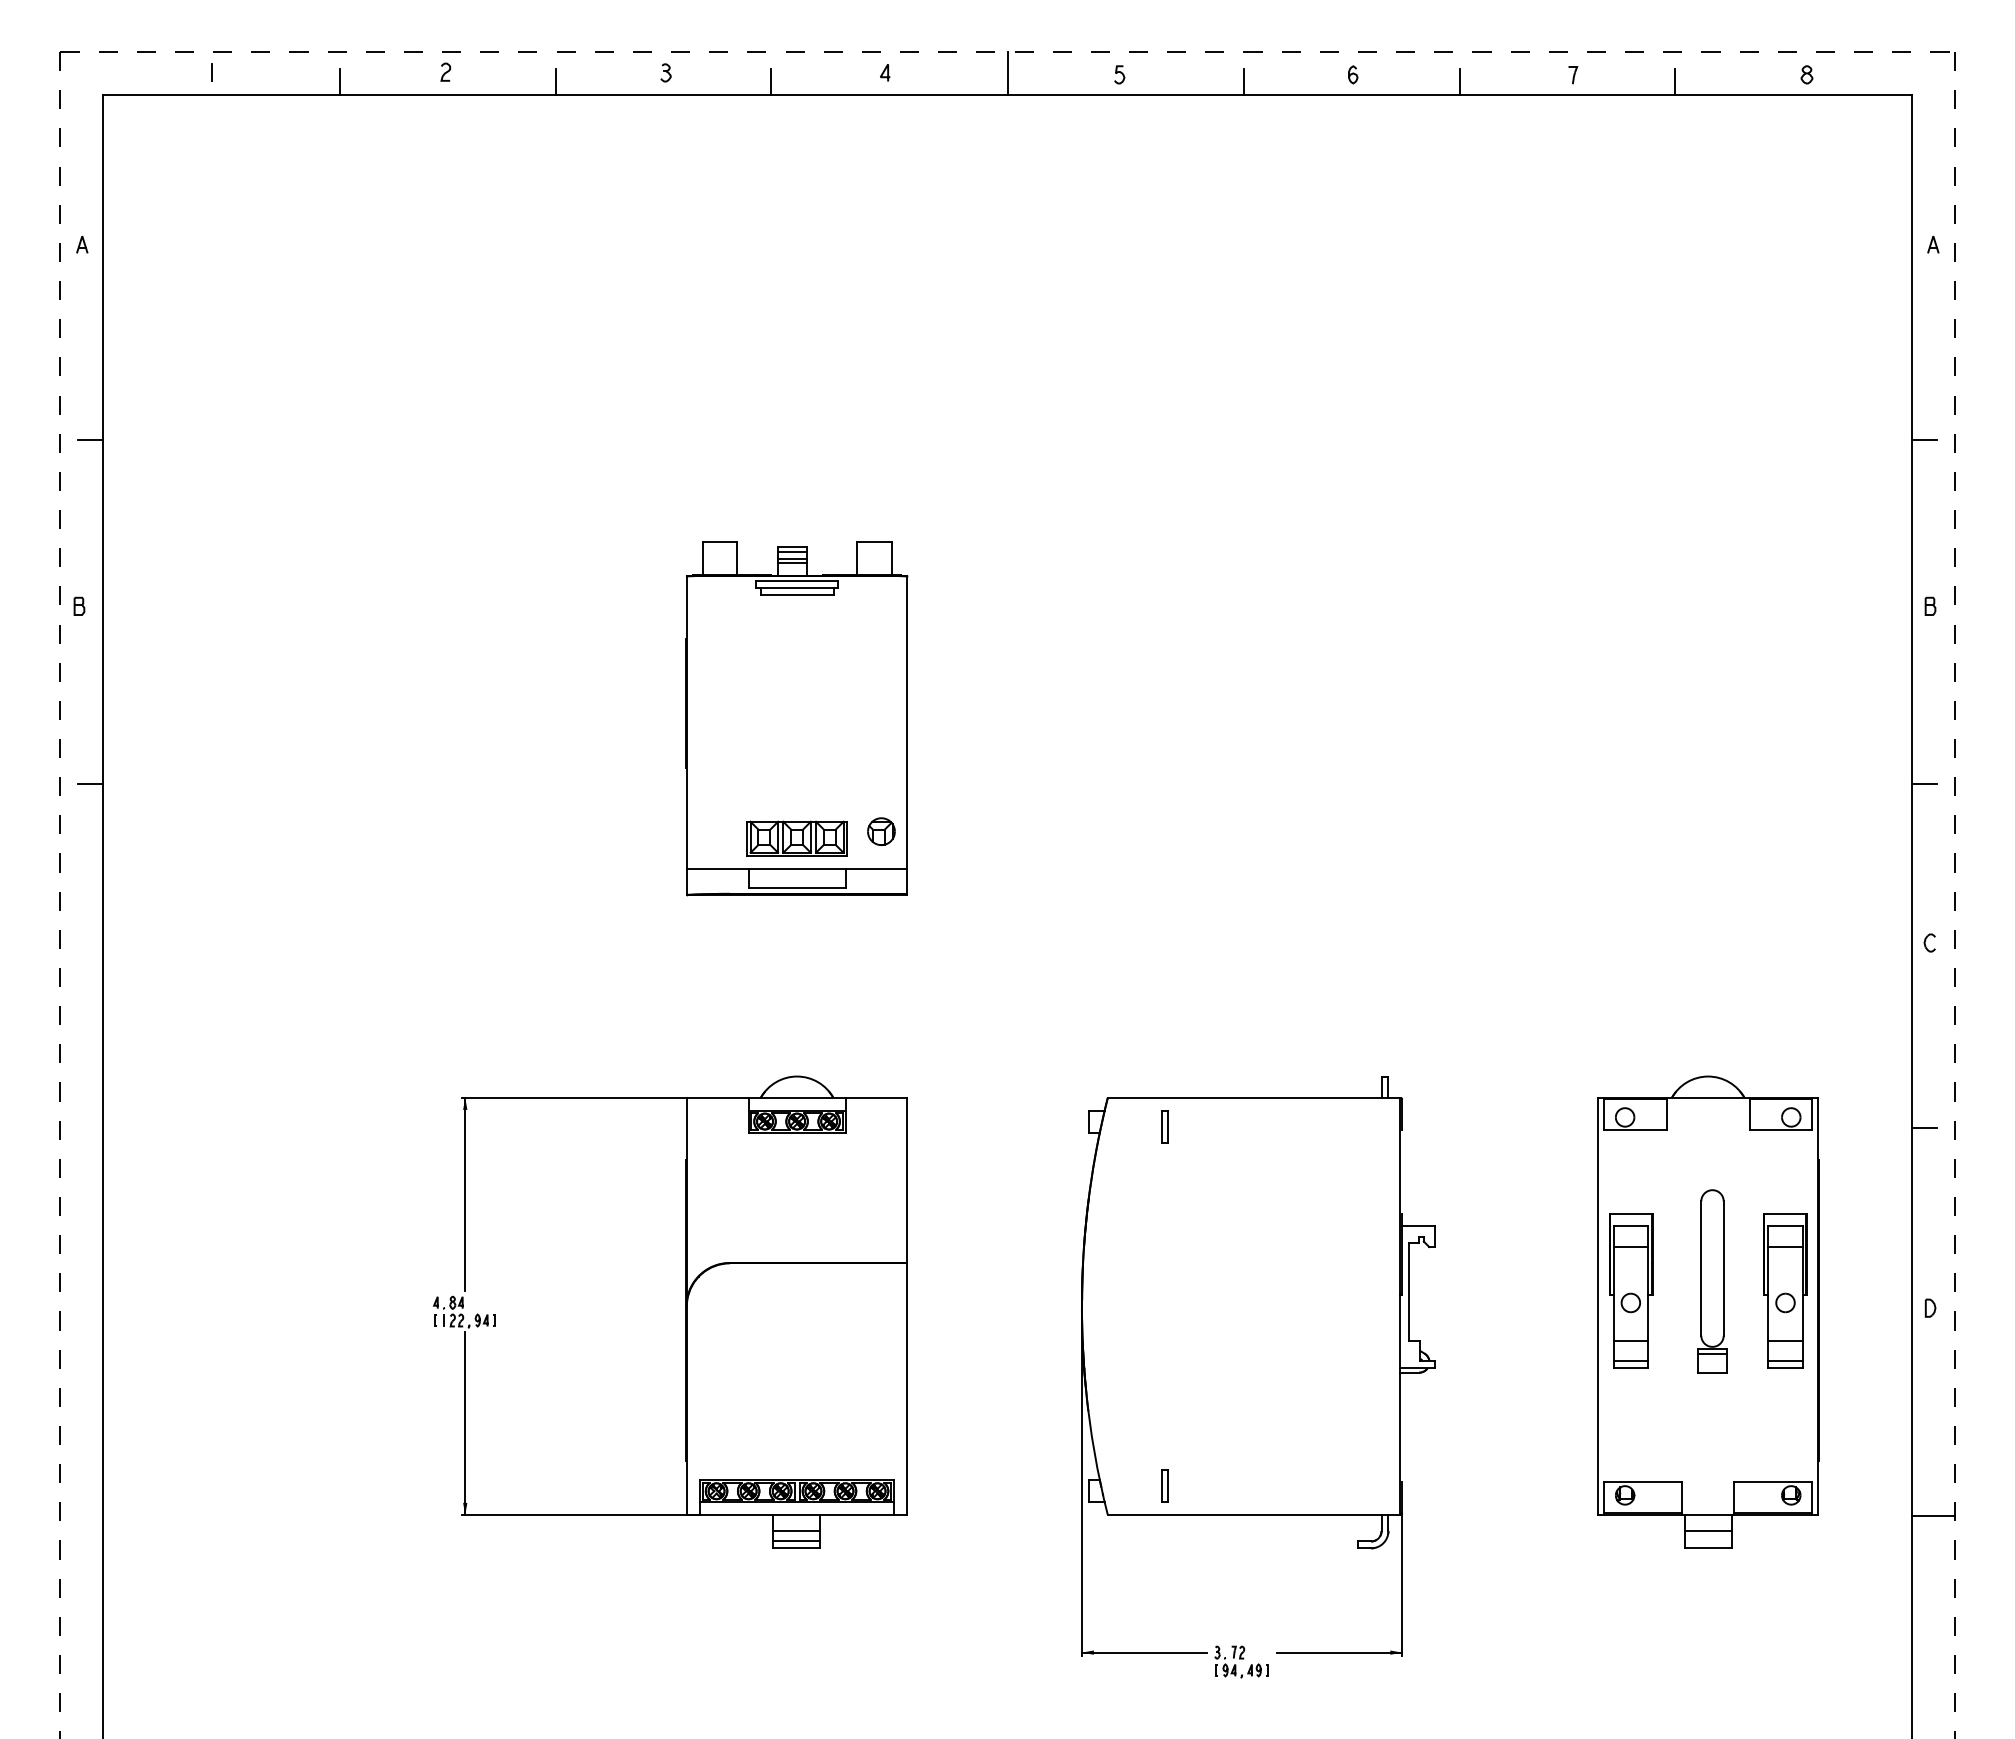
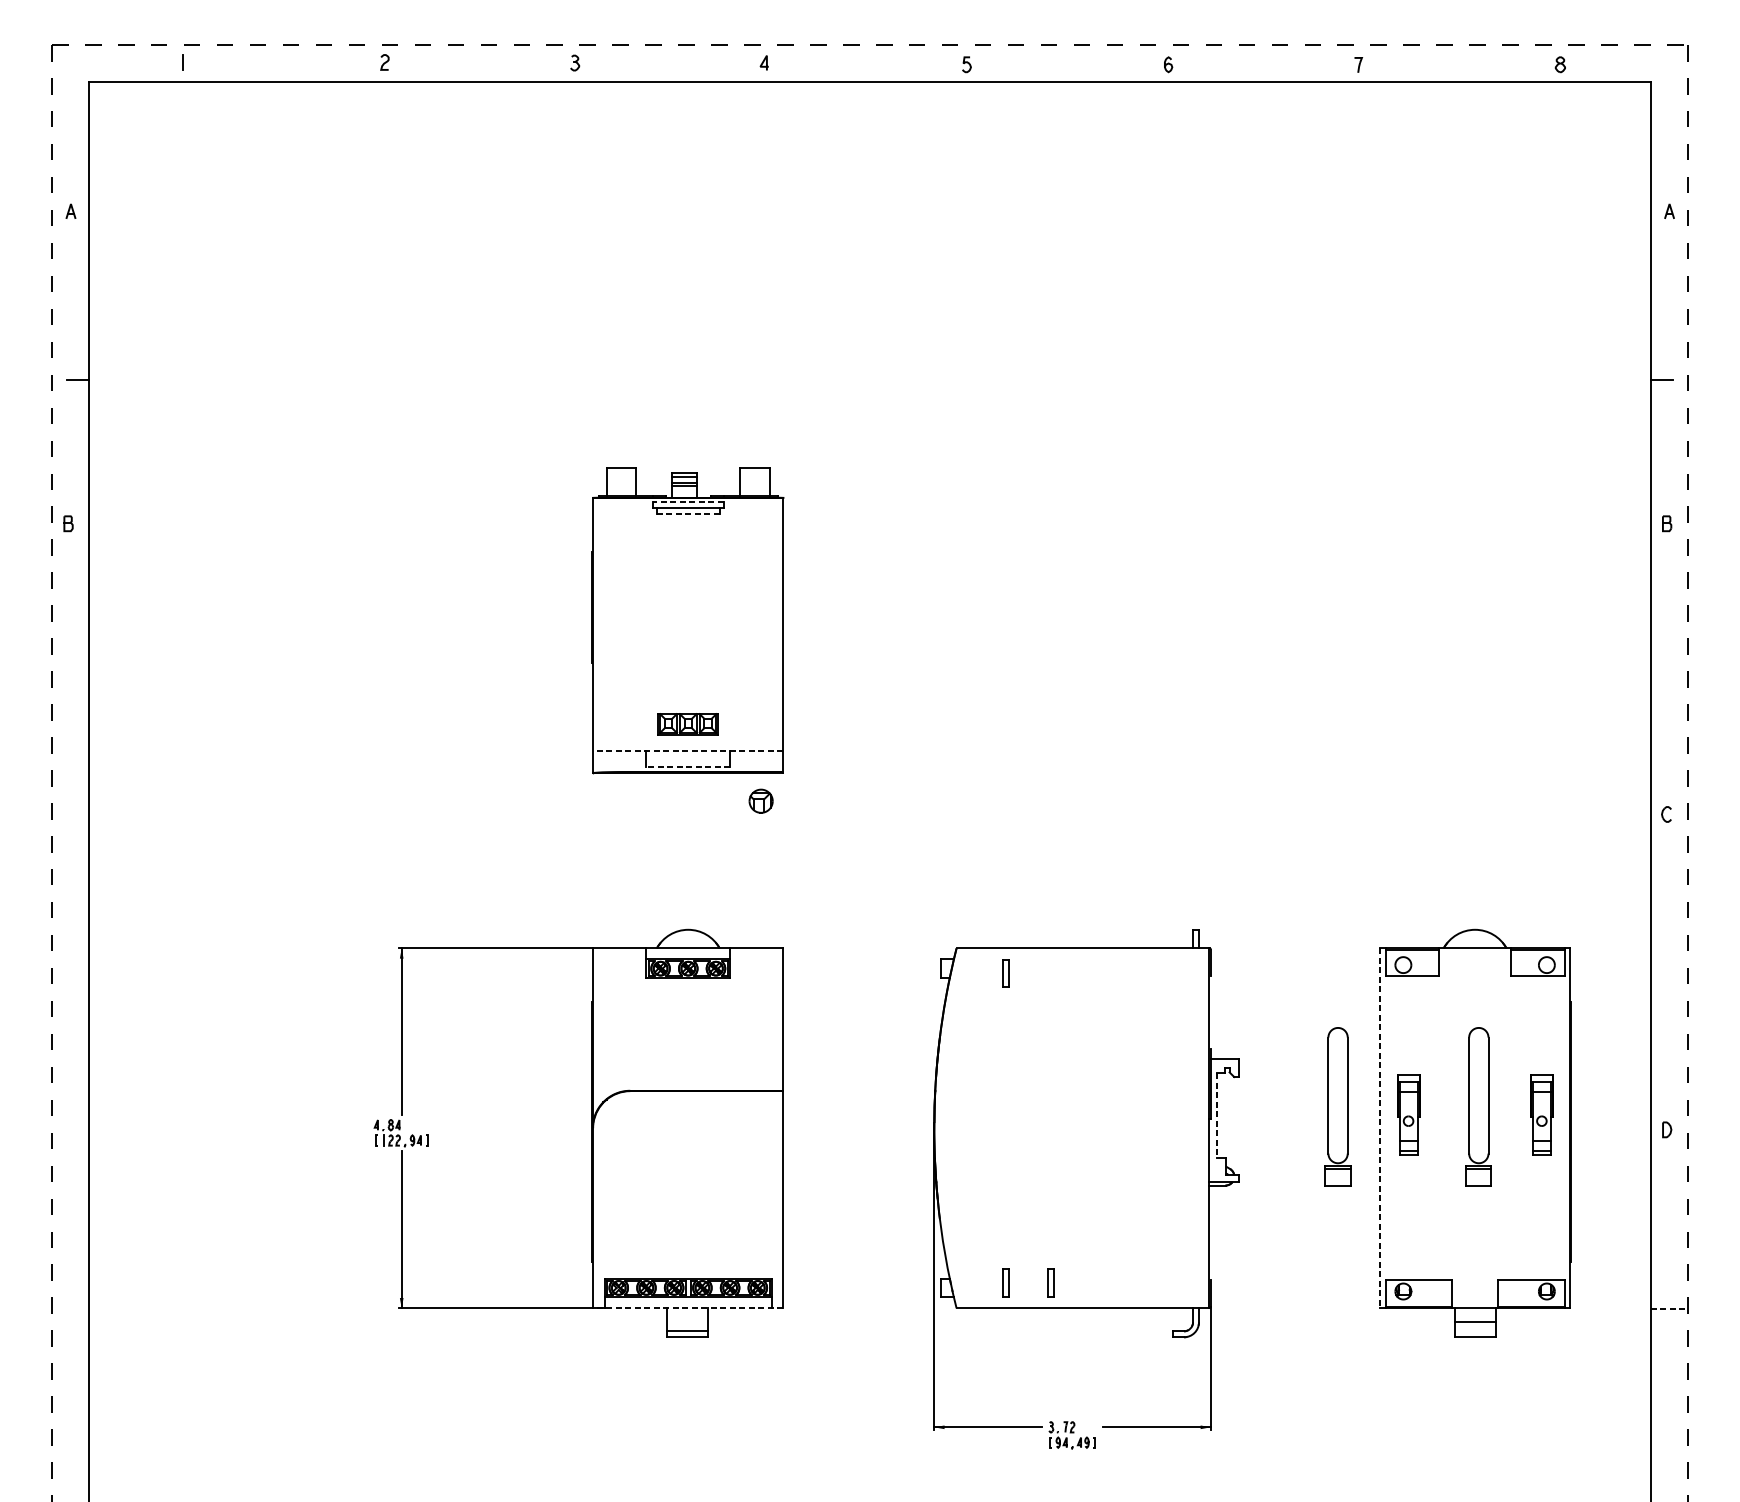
line: (1007, 73) -> (870, 63), removed
line: (340, 82) -> (293, 71), removed
line: (555, 82) -> (479, 71), removed
line: (770, 82) -> (665, 71), removed
line: (1244, 82) -> (1074, 71), removed
line: (1459, 82) -> (1260, 71), removed
line: (1674, 82) -> (1446, 71), removed
line: (796, 580) -> (687, 501), solid -> dashed
line: (796, 595) -> (687, 514), solid -> dashed
line: (90, 783) -> (78, 676), removed
line: (1924, 783) -> (1661, 676), removed
part: (881, 831) -> (761, 801), moved
part: (796, 838) -> (687, 724), size x0.7
line: (796, 869) -> (687, 751), solid -> dashed
line: (796, 887) -> (687, 766), solid -> dashed
line: (1924, 1128) -> (1661, 974), removed
part: (1549, 1281) -> (1338, 1106), added
part: (1631, 1290) -> (1408, 1114), size x0.6
part: (1785, 1290) -> (1541, 1114), size x0.6
line: (1409, 1292) -> (1217, 1116), solid -> dashed
line: (1597, 1306) -> (1379, 1128), solid -> dashed
part: (1216, 1485) -> (1050, 1282), added
line: (796, 1514) -> (687, 1308), solid -> dashed
line: (1933, 1515) -> (1669, 1308), solid -> dashed
line: (796, 1531) -> (687, 1322), removed

